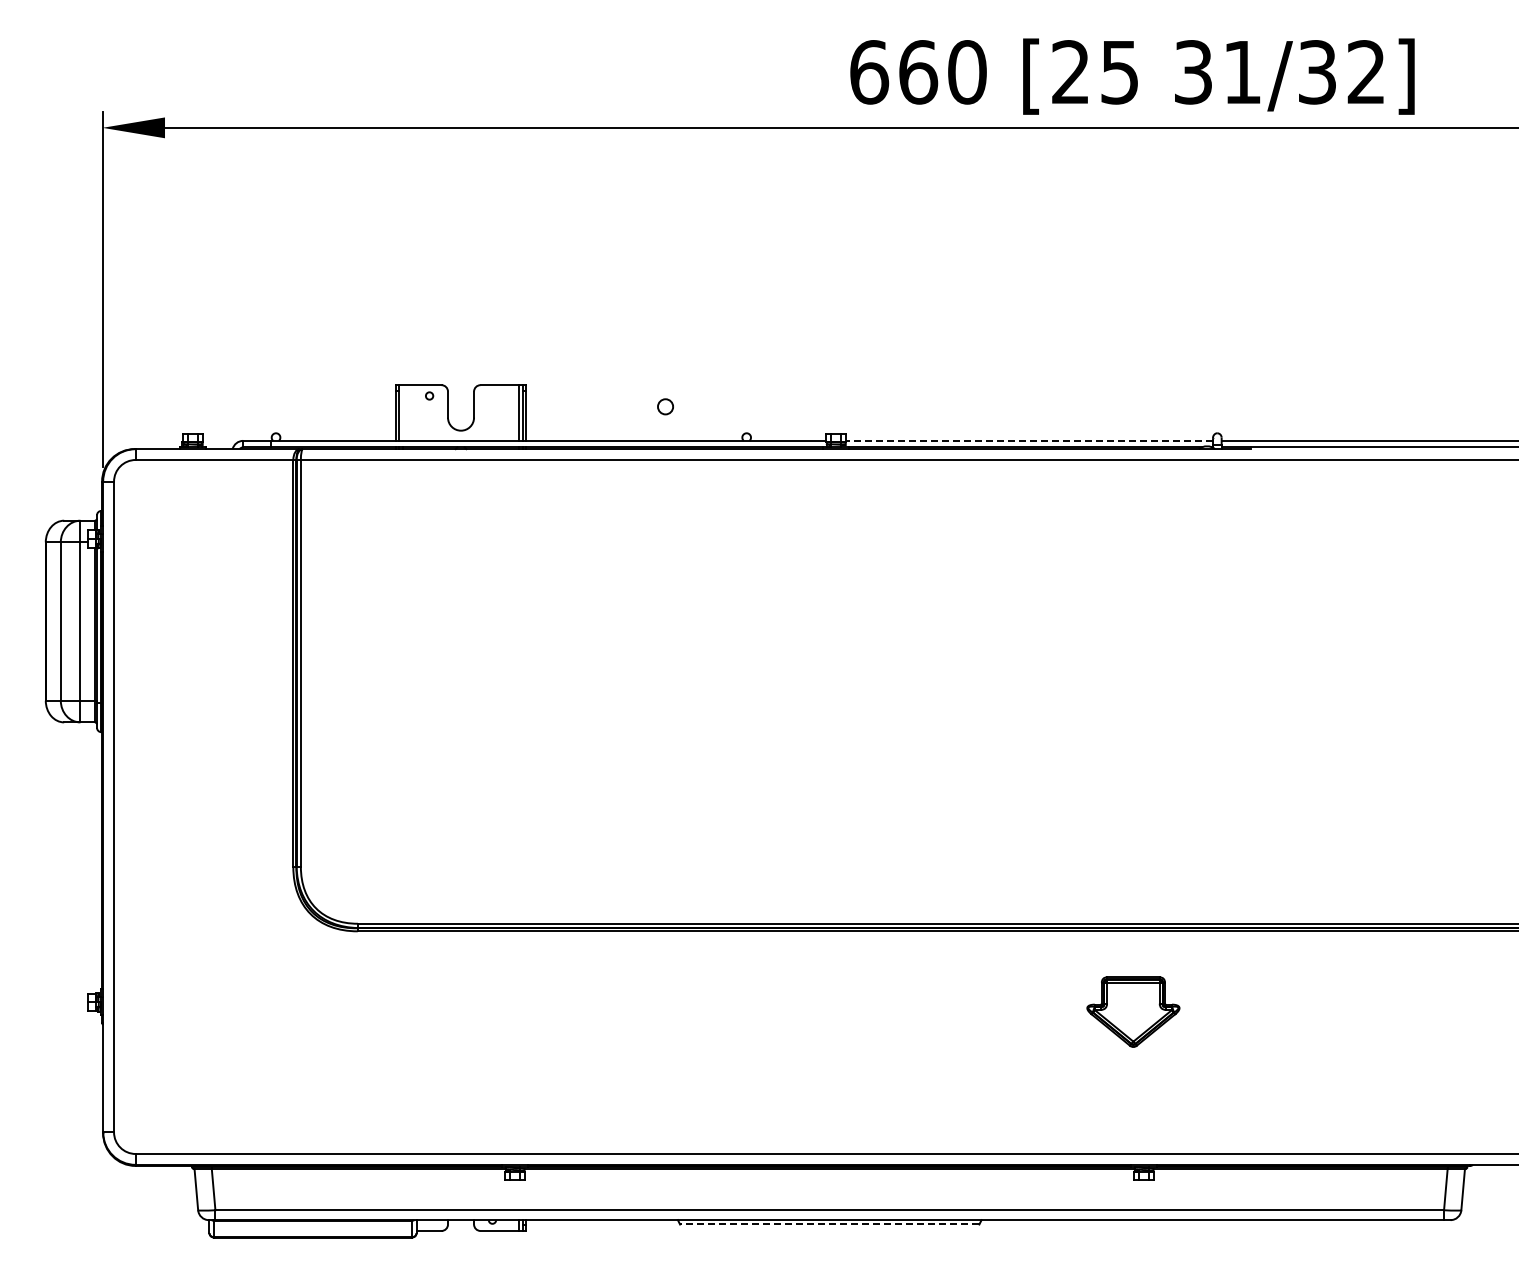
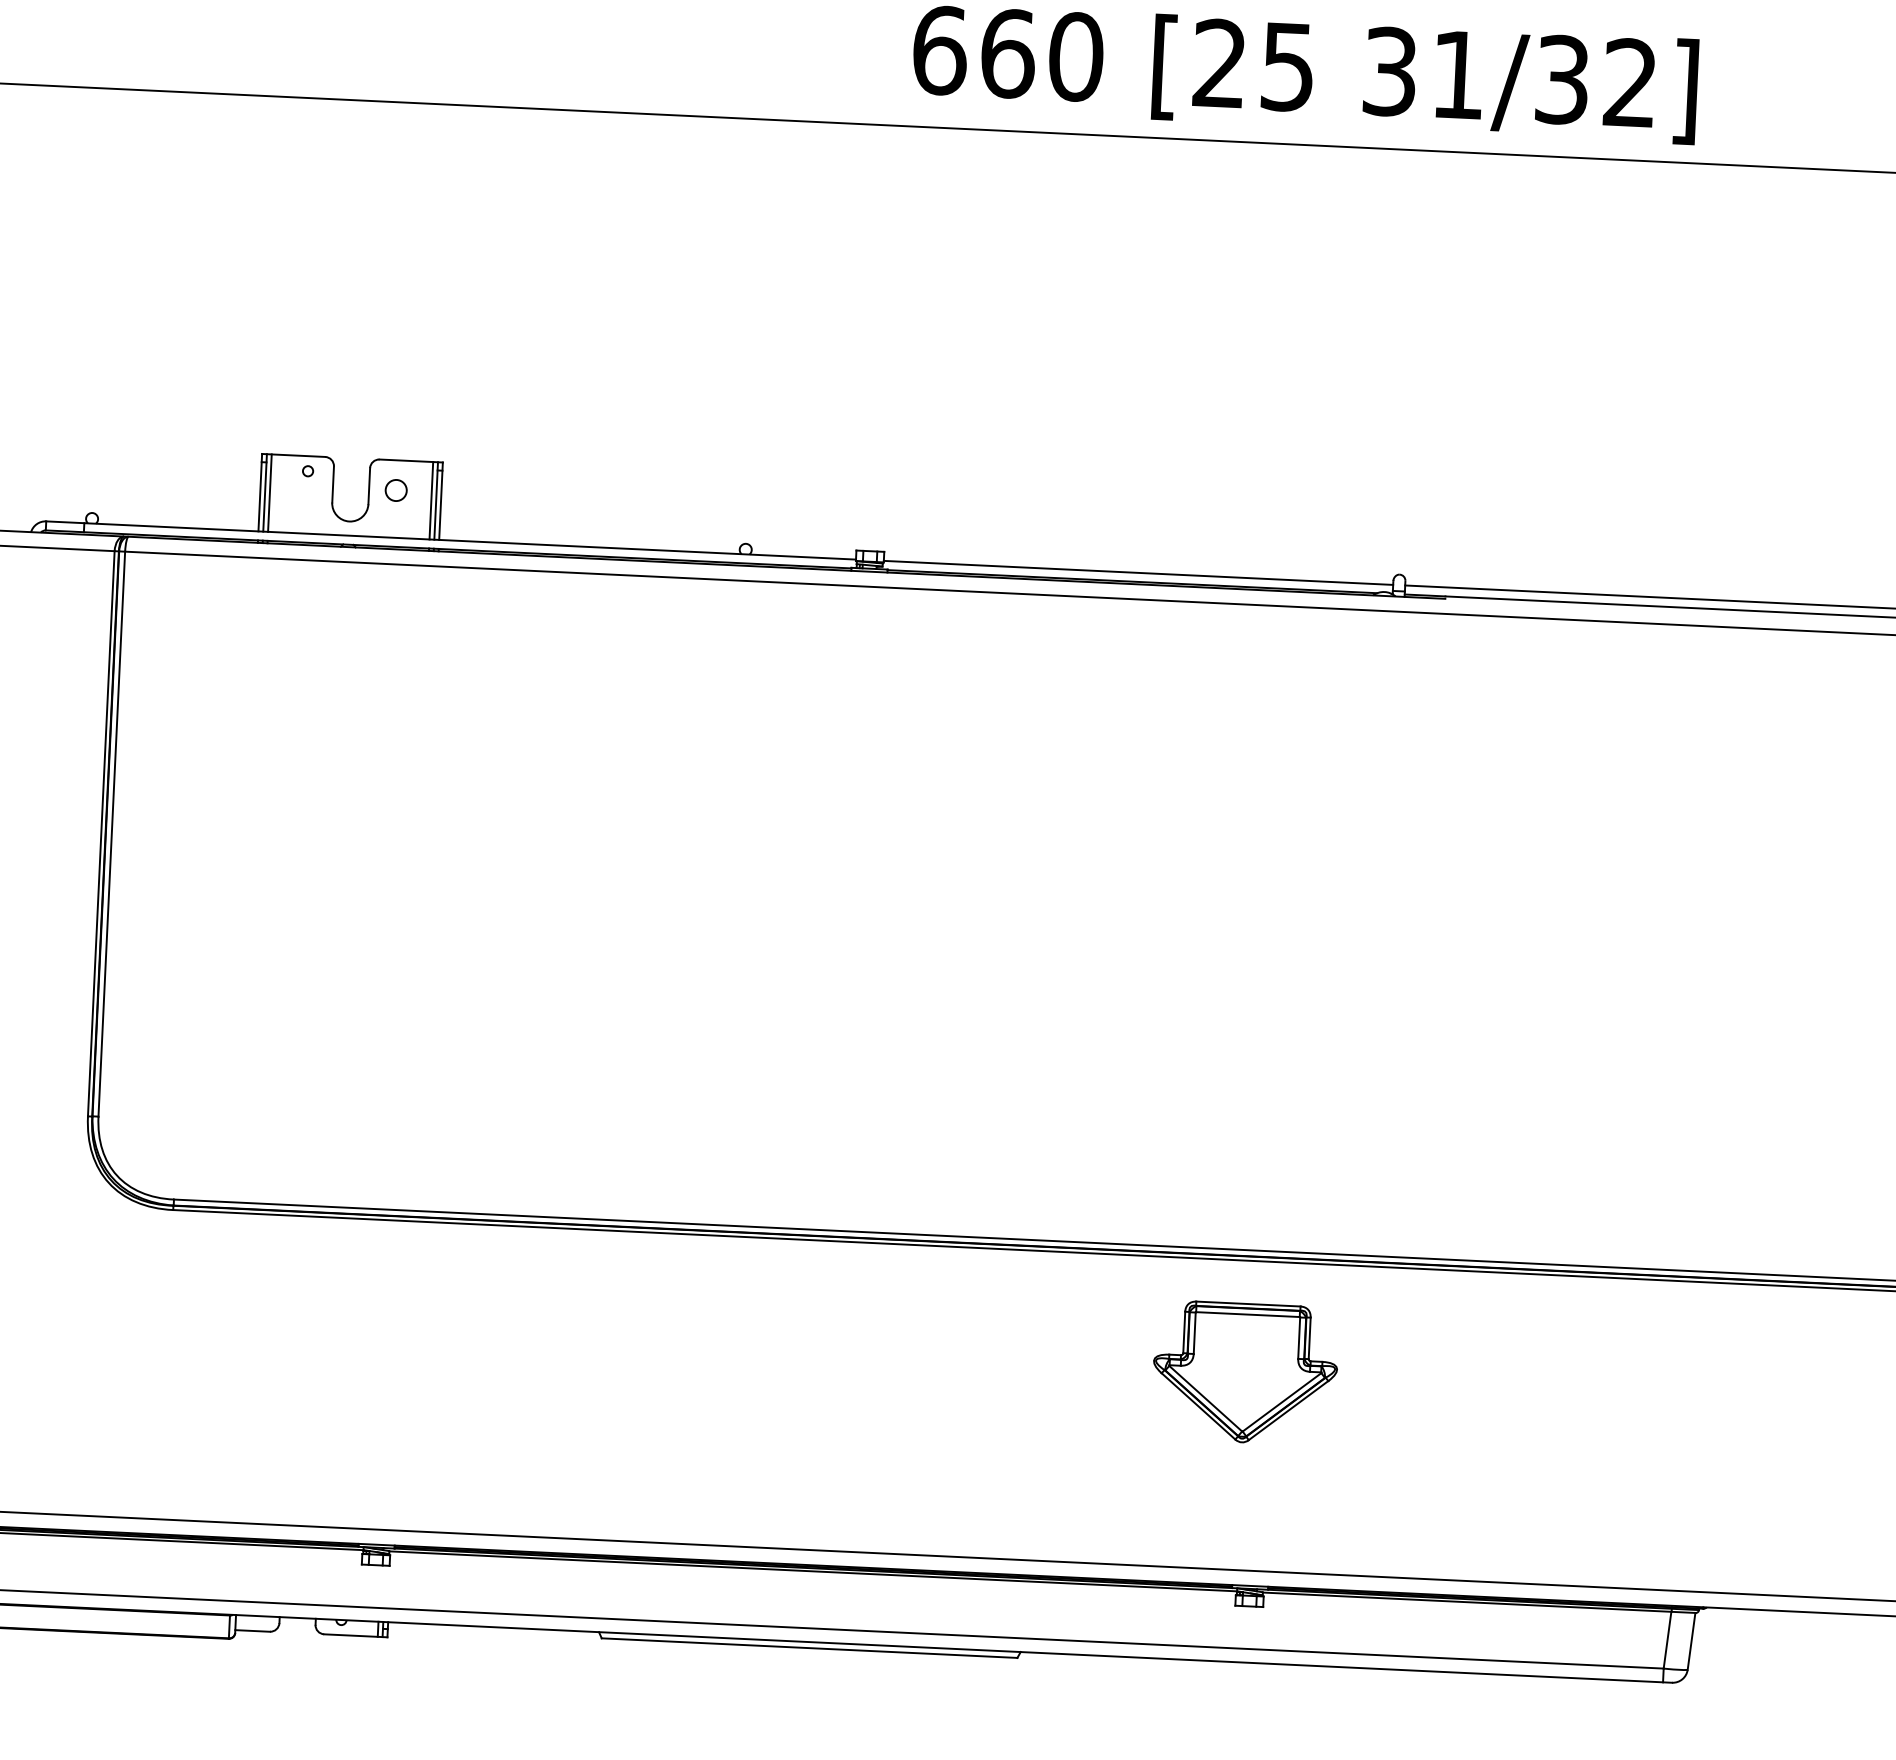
circle: (665, 406) -> (396, 490), moved
line: (402, 412) -> (269, 492), added
line: (1029, 440) -> (1138, 572), dashed -> solid
part: (1133, 1011) -> (1245, 1372), size x1.43
line: (829, 1224) -> (809, 1648), dashed -> solid

